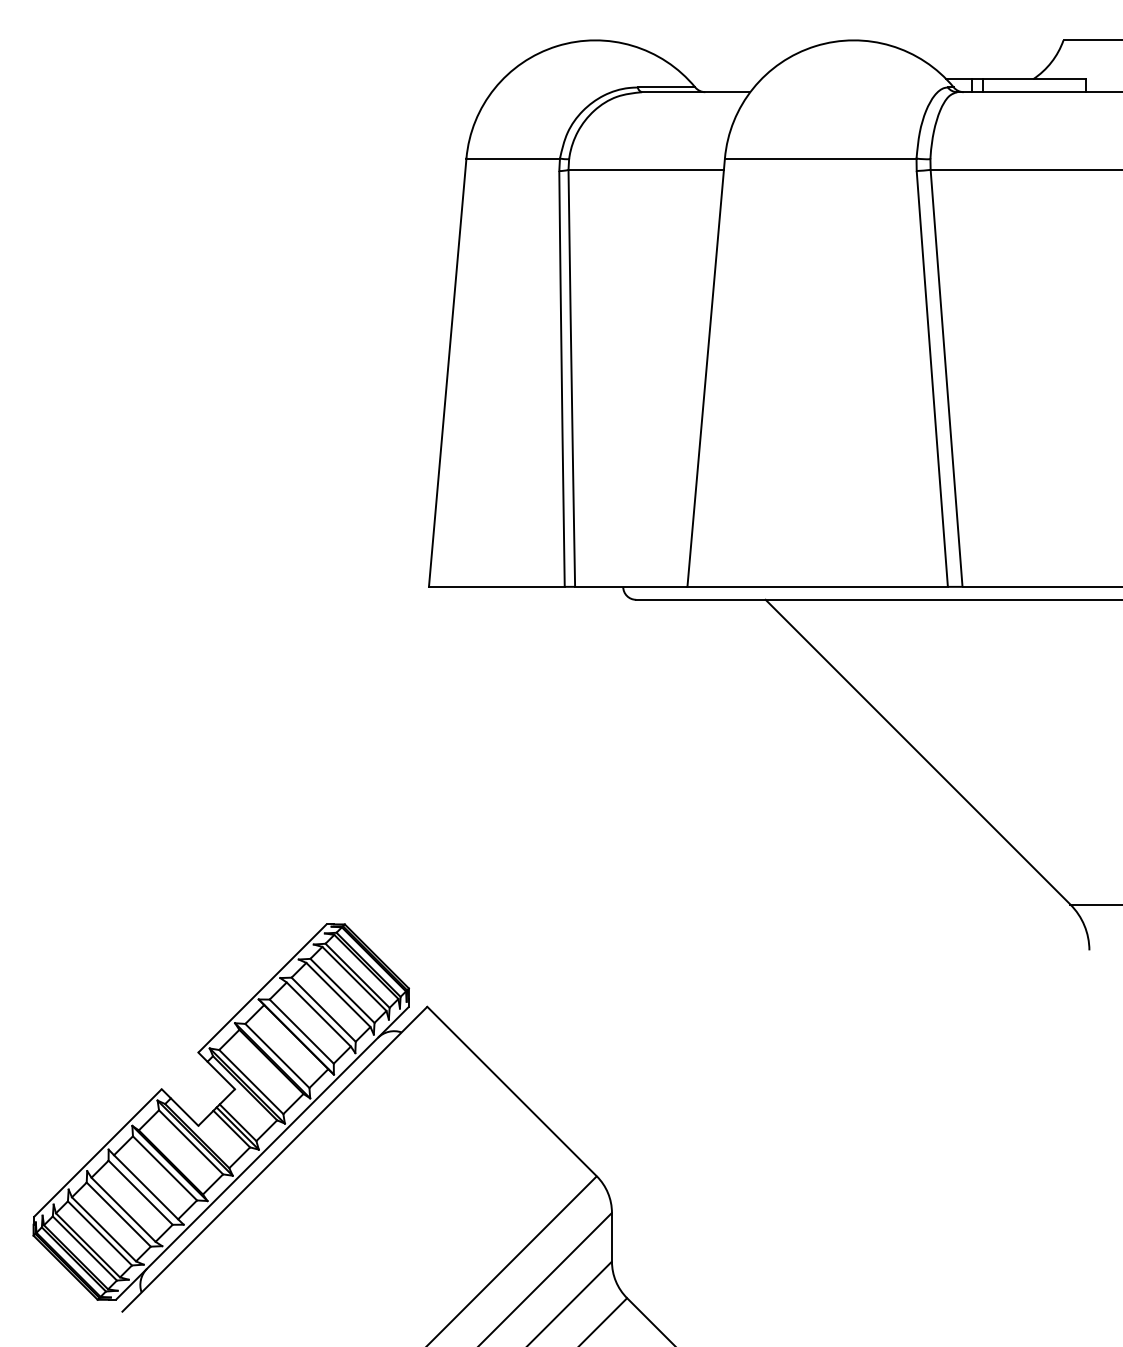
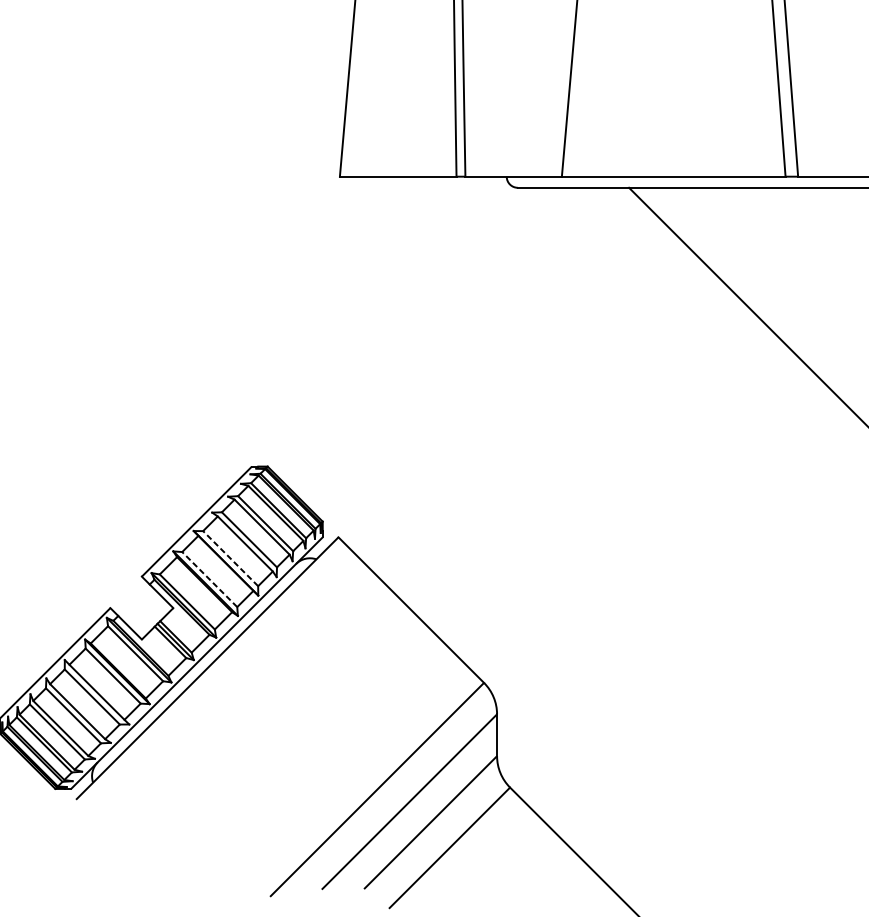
line: (301, 1031) -> (230, 558), solid -> dashed
line: (277, 1055) -> (209, 579), solid -> dashed

